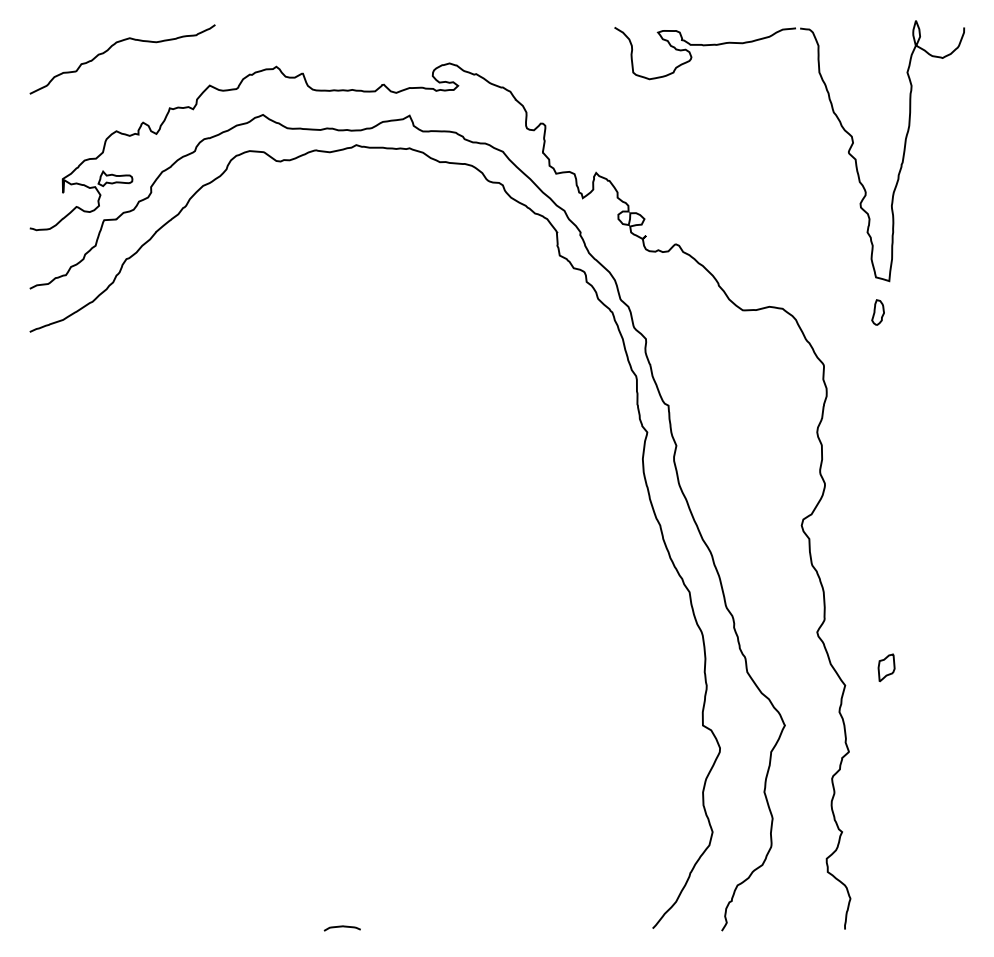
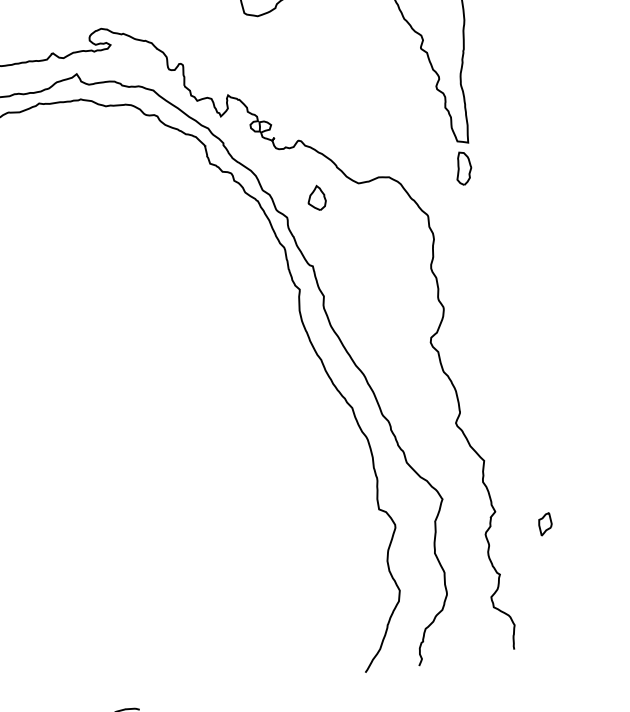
part: (877, 312) -> (462, 168), size x1.67
part: (686, 320) -> (316, 198), added
part: (886, 667) -> (545, 524), moved

